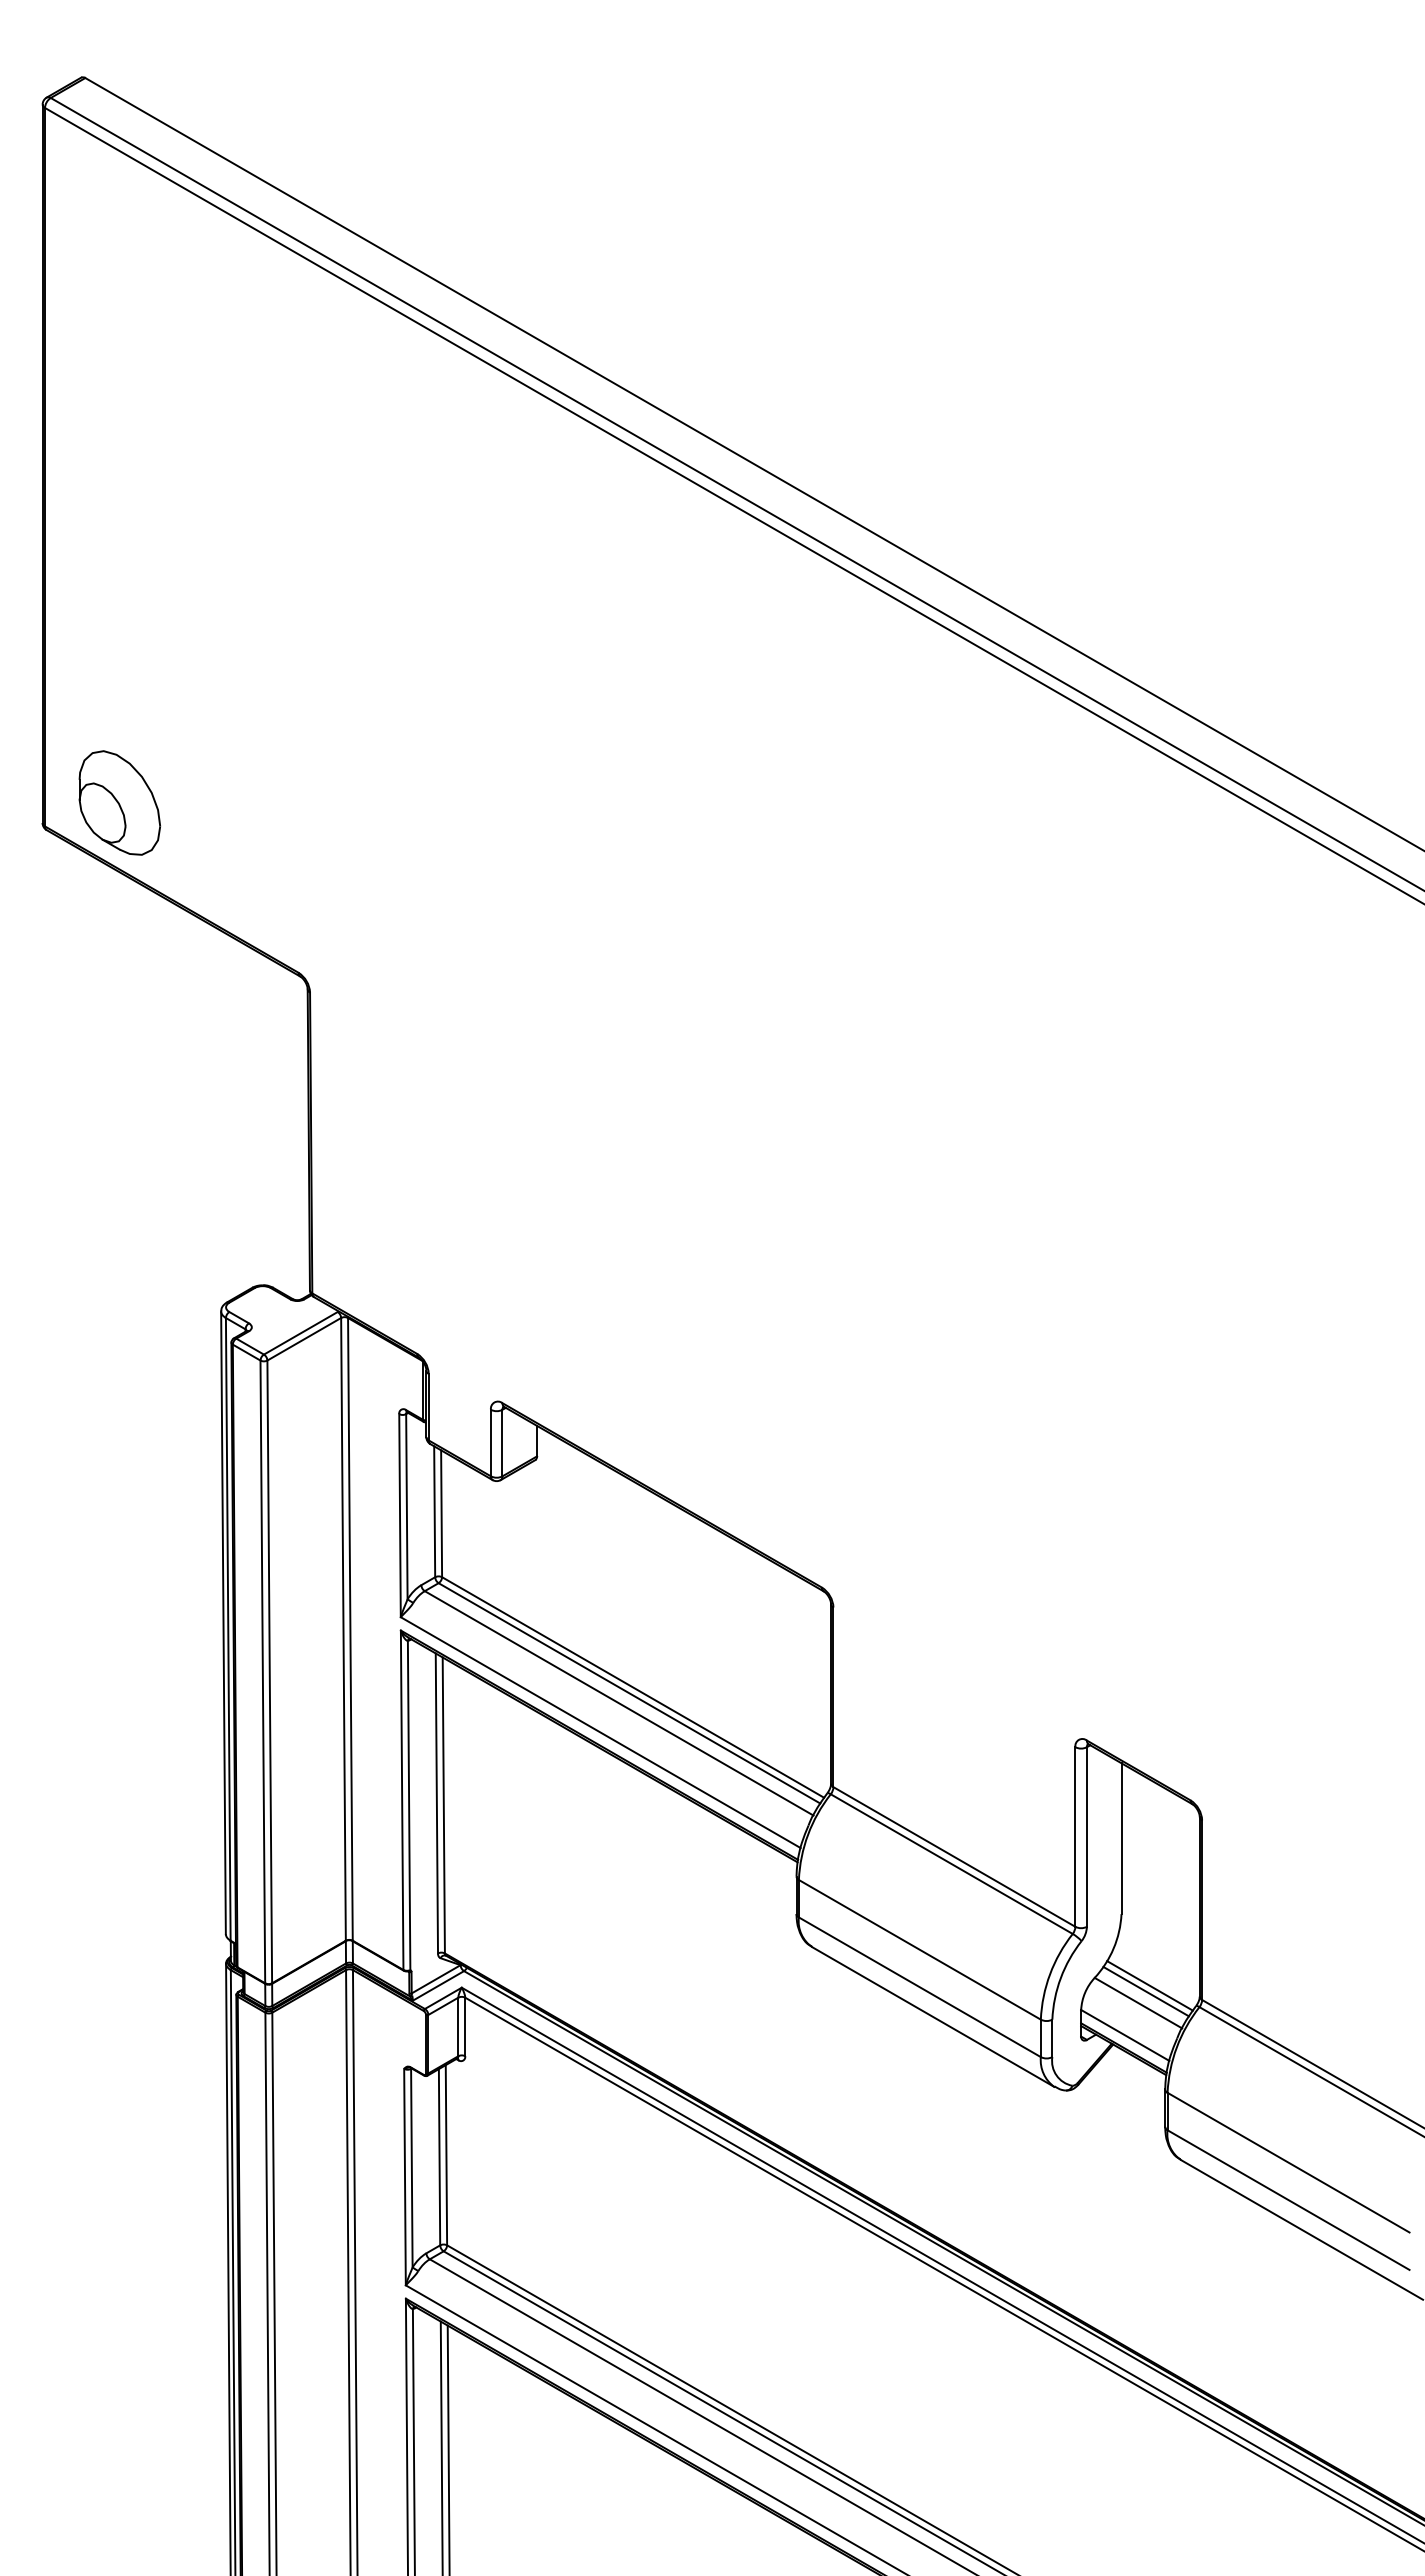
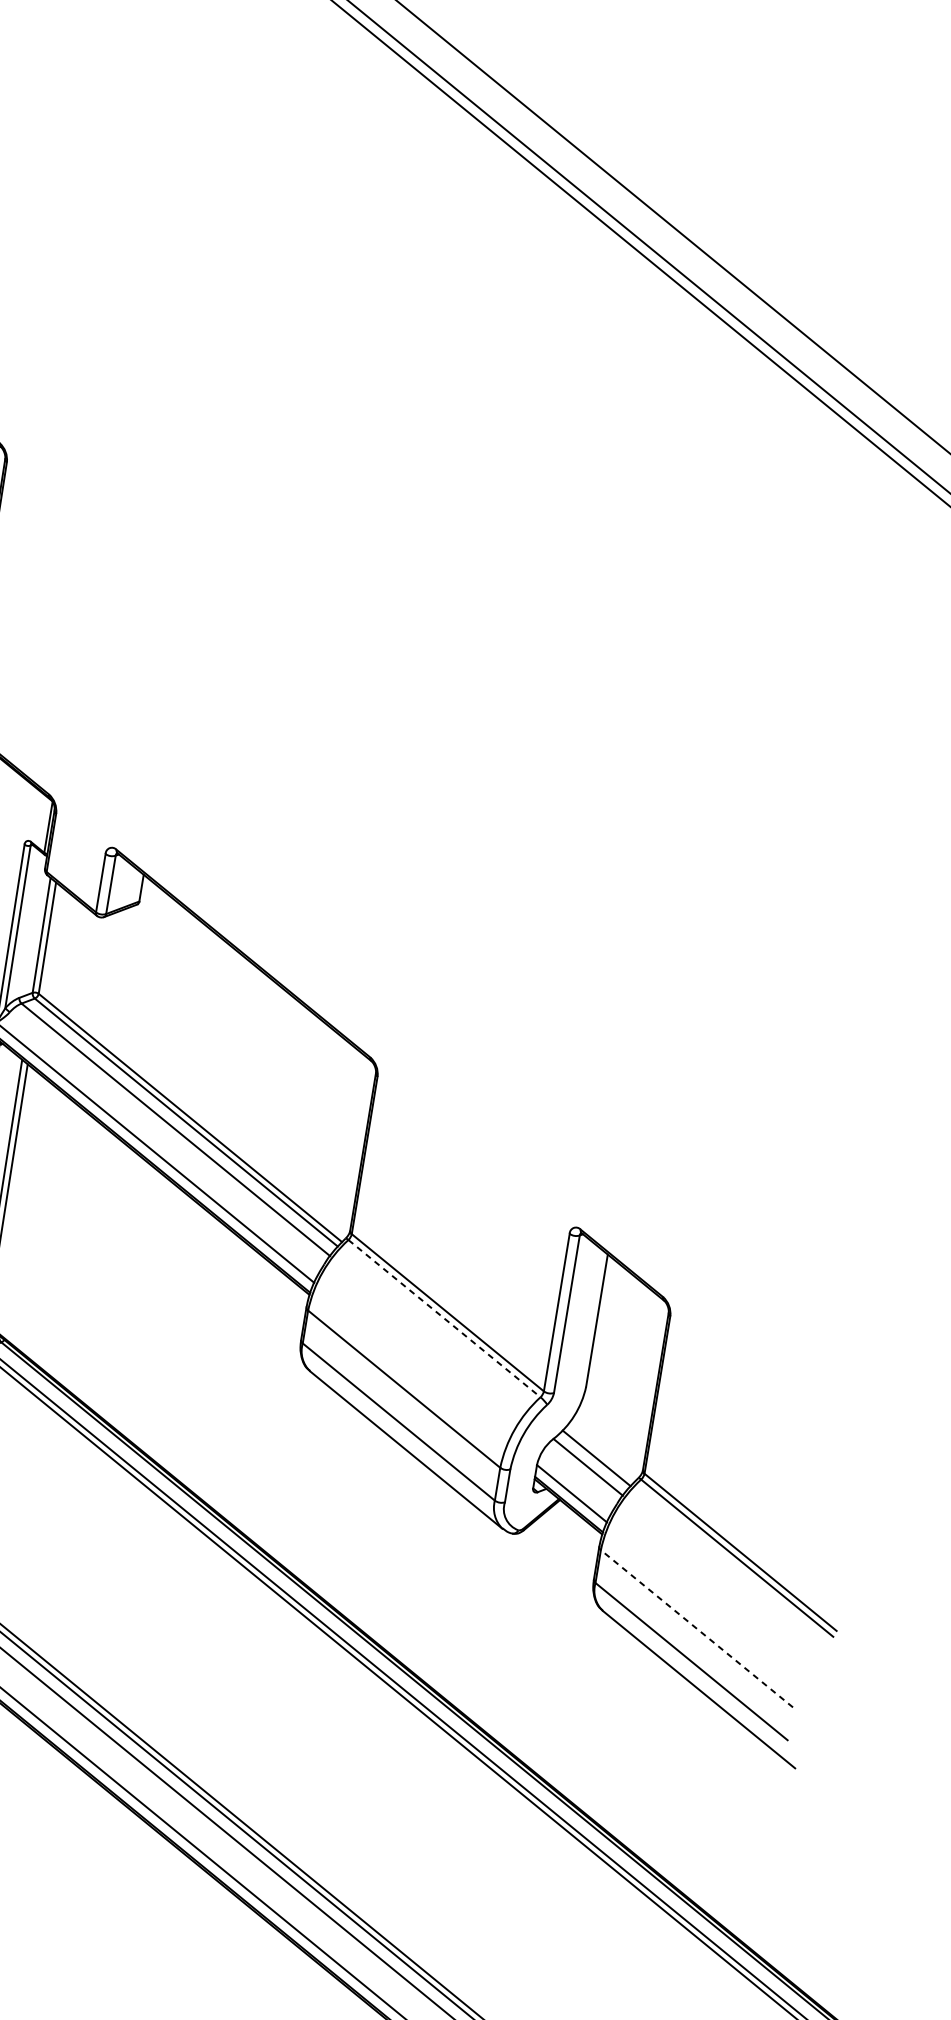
line: (951, 1864) -> (444, 1318), solid -> dashed
line: (1149, 1985) -> (600, 1453), removed
line: (1288, 2162) -> (696, 1628), solid -> dashed

